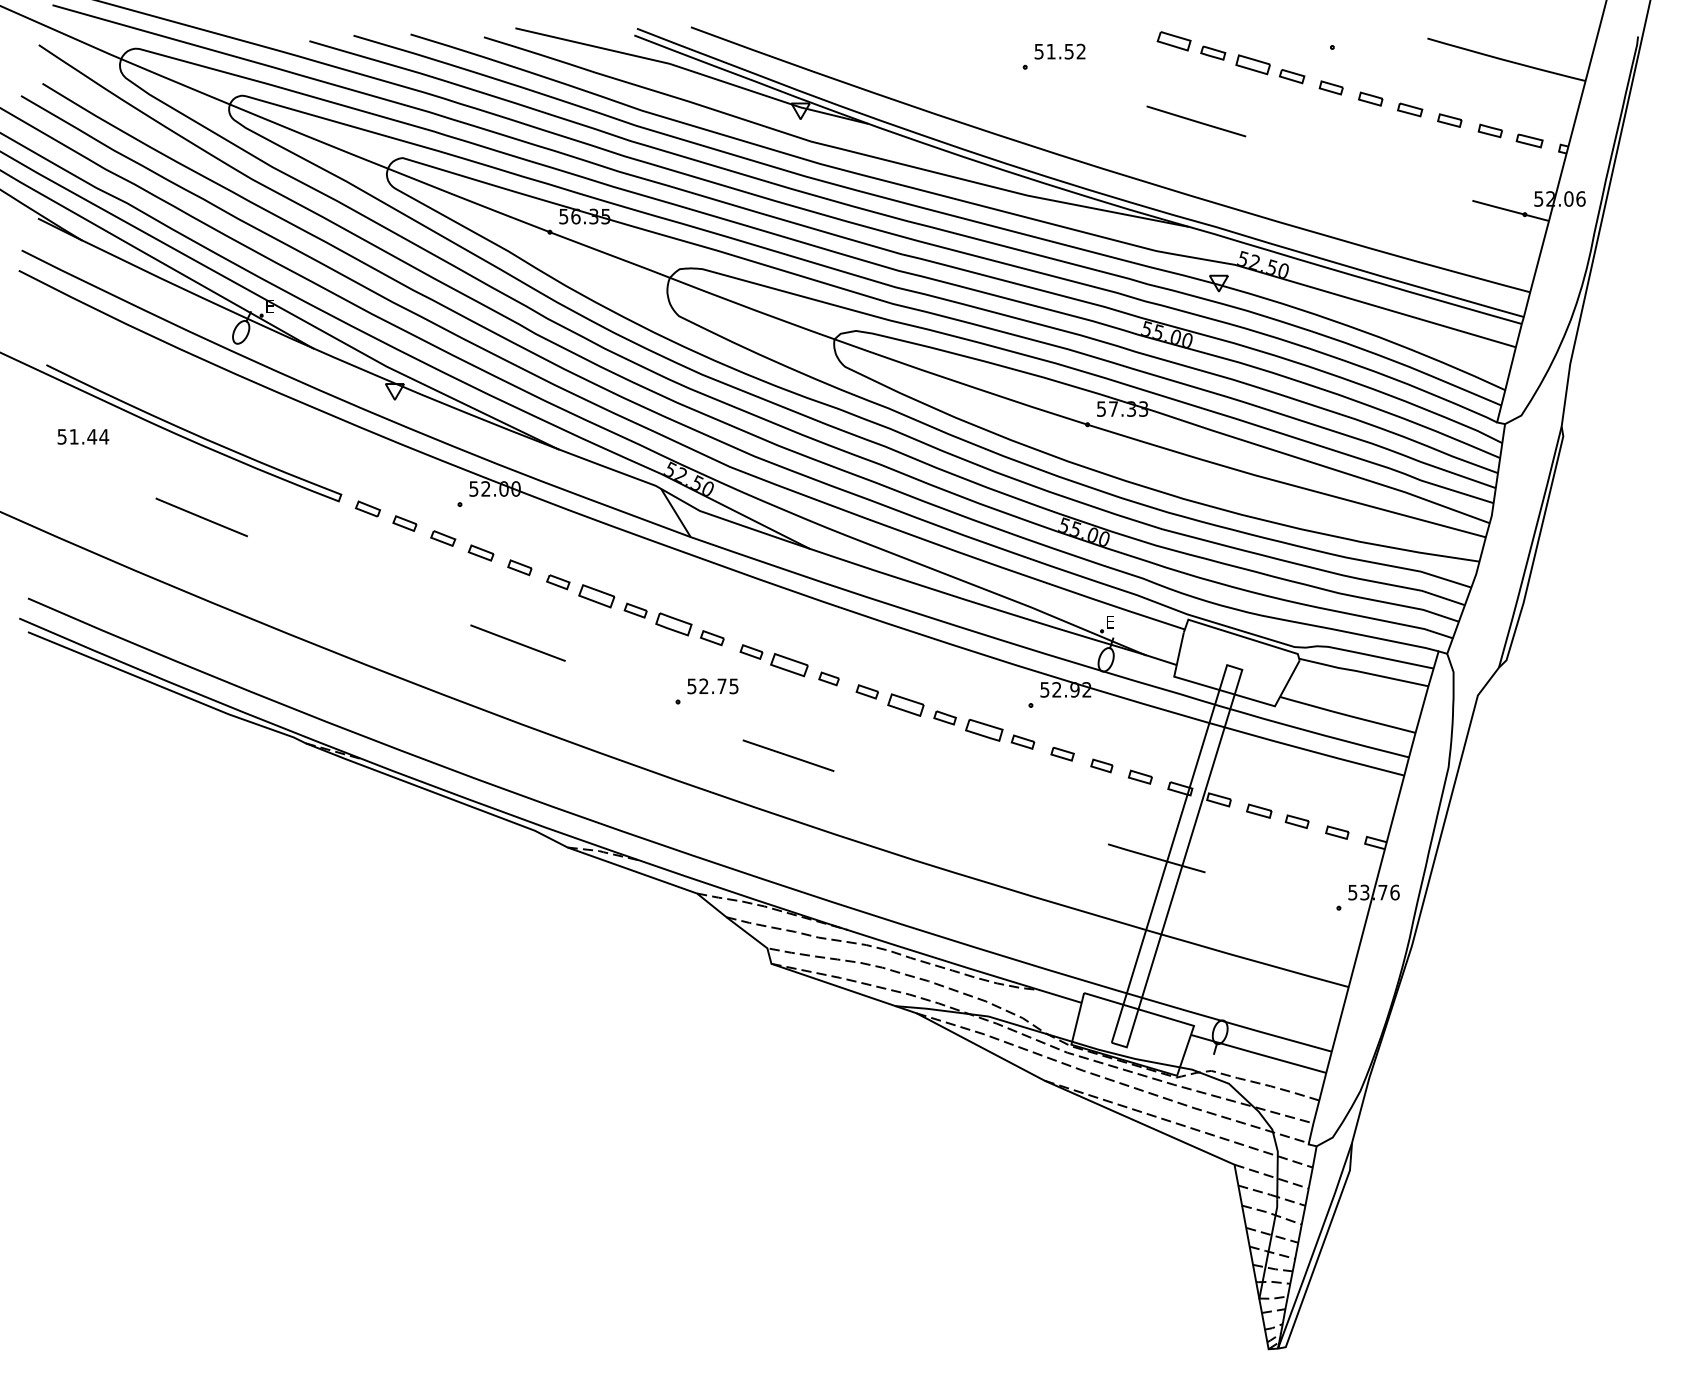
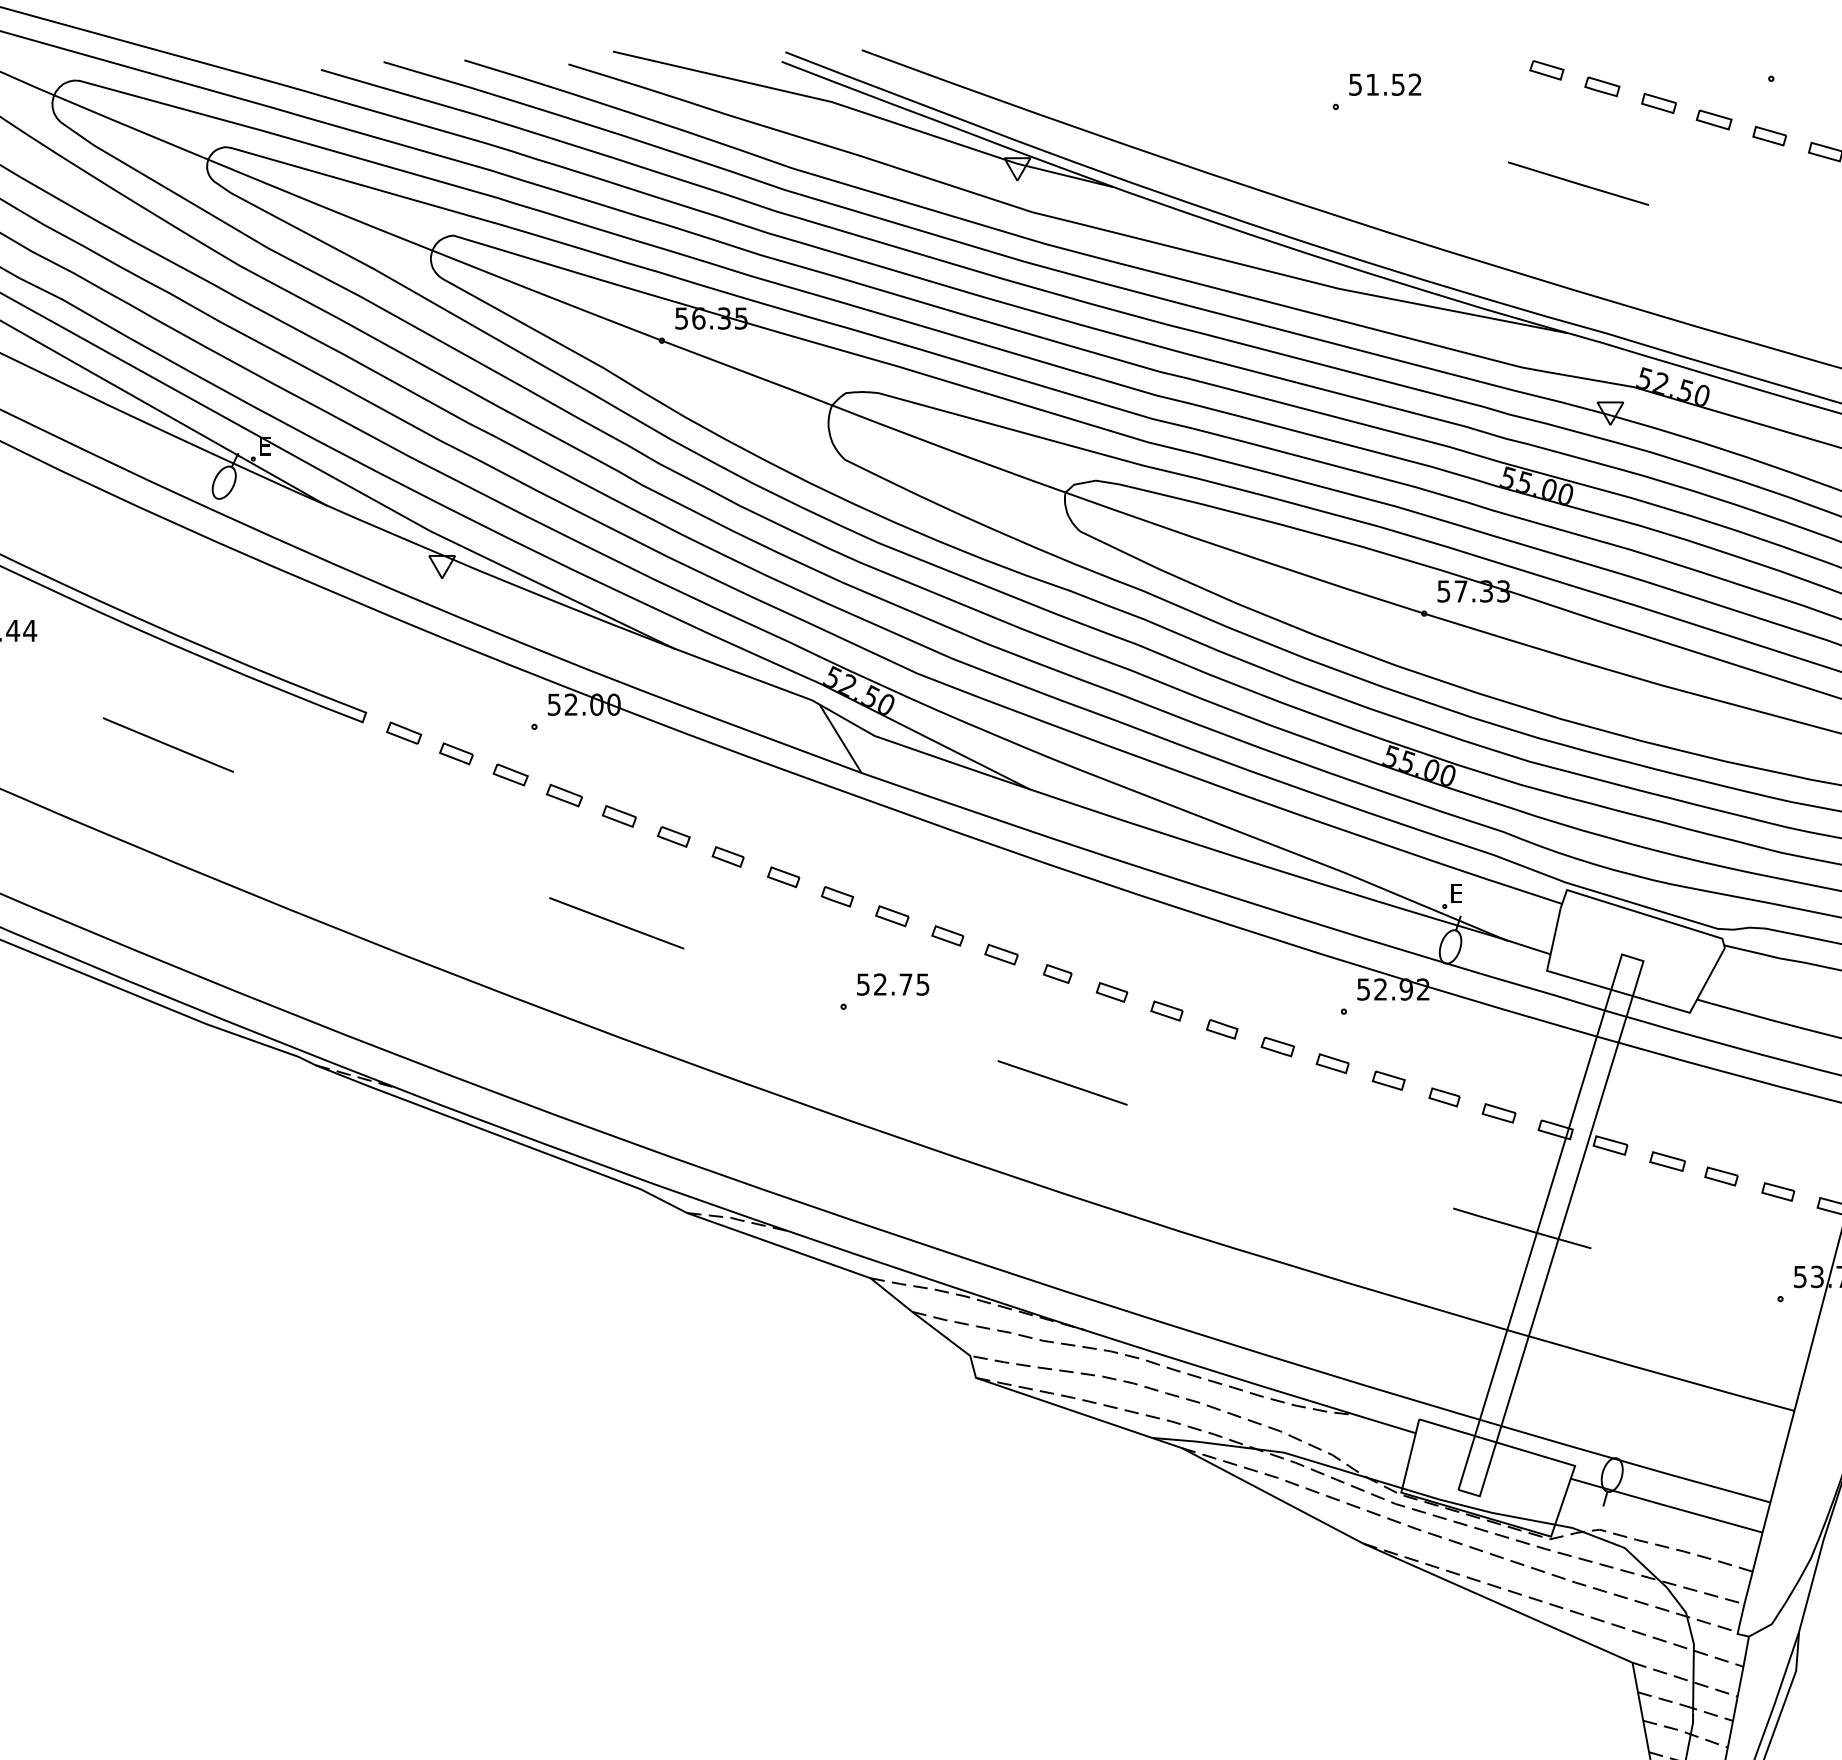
part: (1173, 41) -> (1546, 70), size x0.71
part: (1253, 64) -> (1659, 102), size x0.71
part: (596, 596) -> (727, 857), size x0.62
part: (673, 624) -> (837, 896), size x0.62
part: (789, 665) -> (1001, 954), size x0.62
part: (906, 704) -> (1167, 1010), size x0.62
part: (984, 730) -> (1278, 1047), size x0.62
line: (788, 755) -> (1062, 1082), moved

